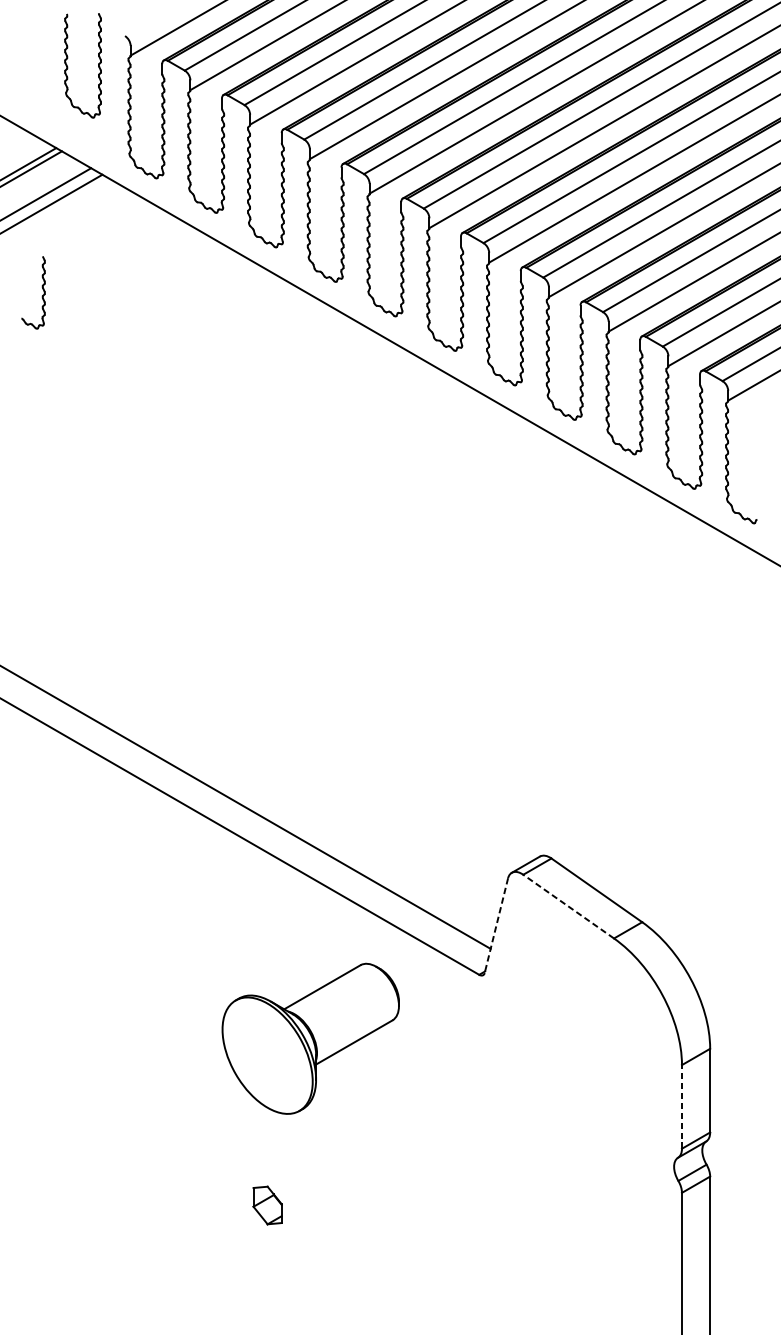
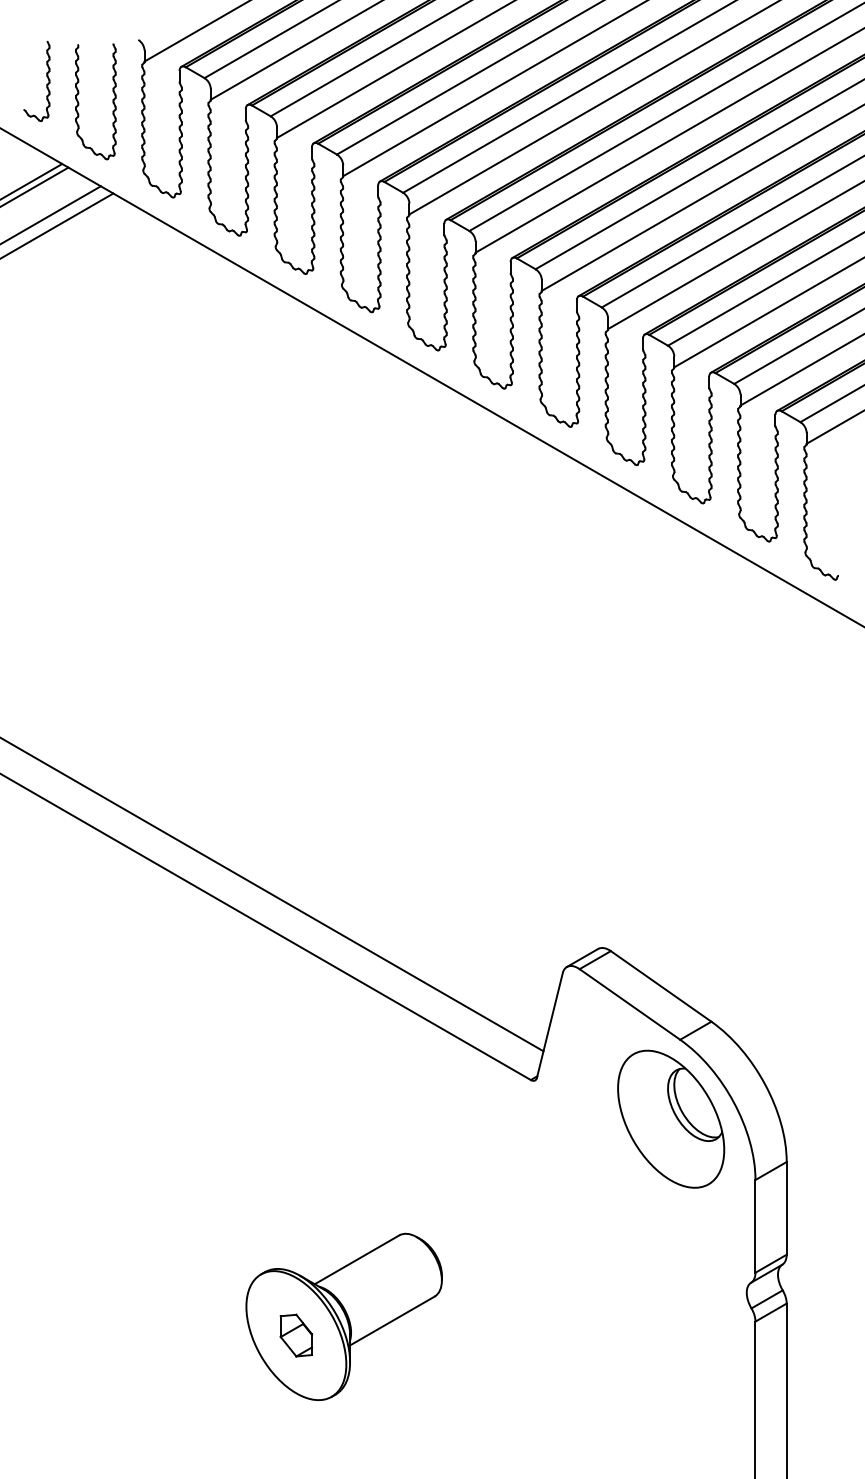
part: (68, 66) -> (79, 102), moved
part: (42, 295) -> (46, 84), moved
line: (568, 906) -> (629, 1004), dashed -> solid
line: (496, 926) -> (549, 1026), dashed -> solid
part: (606, 1009) -> (671, 1118), added
part: (310, 1038) -> (343, 1316), moved
line: (682, 1106) -> (755, 1225), dashed -> solid

